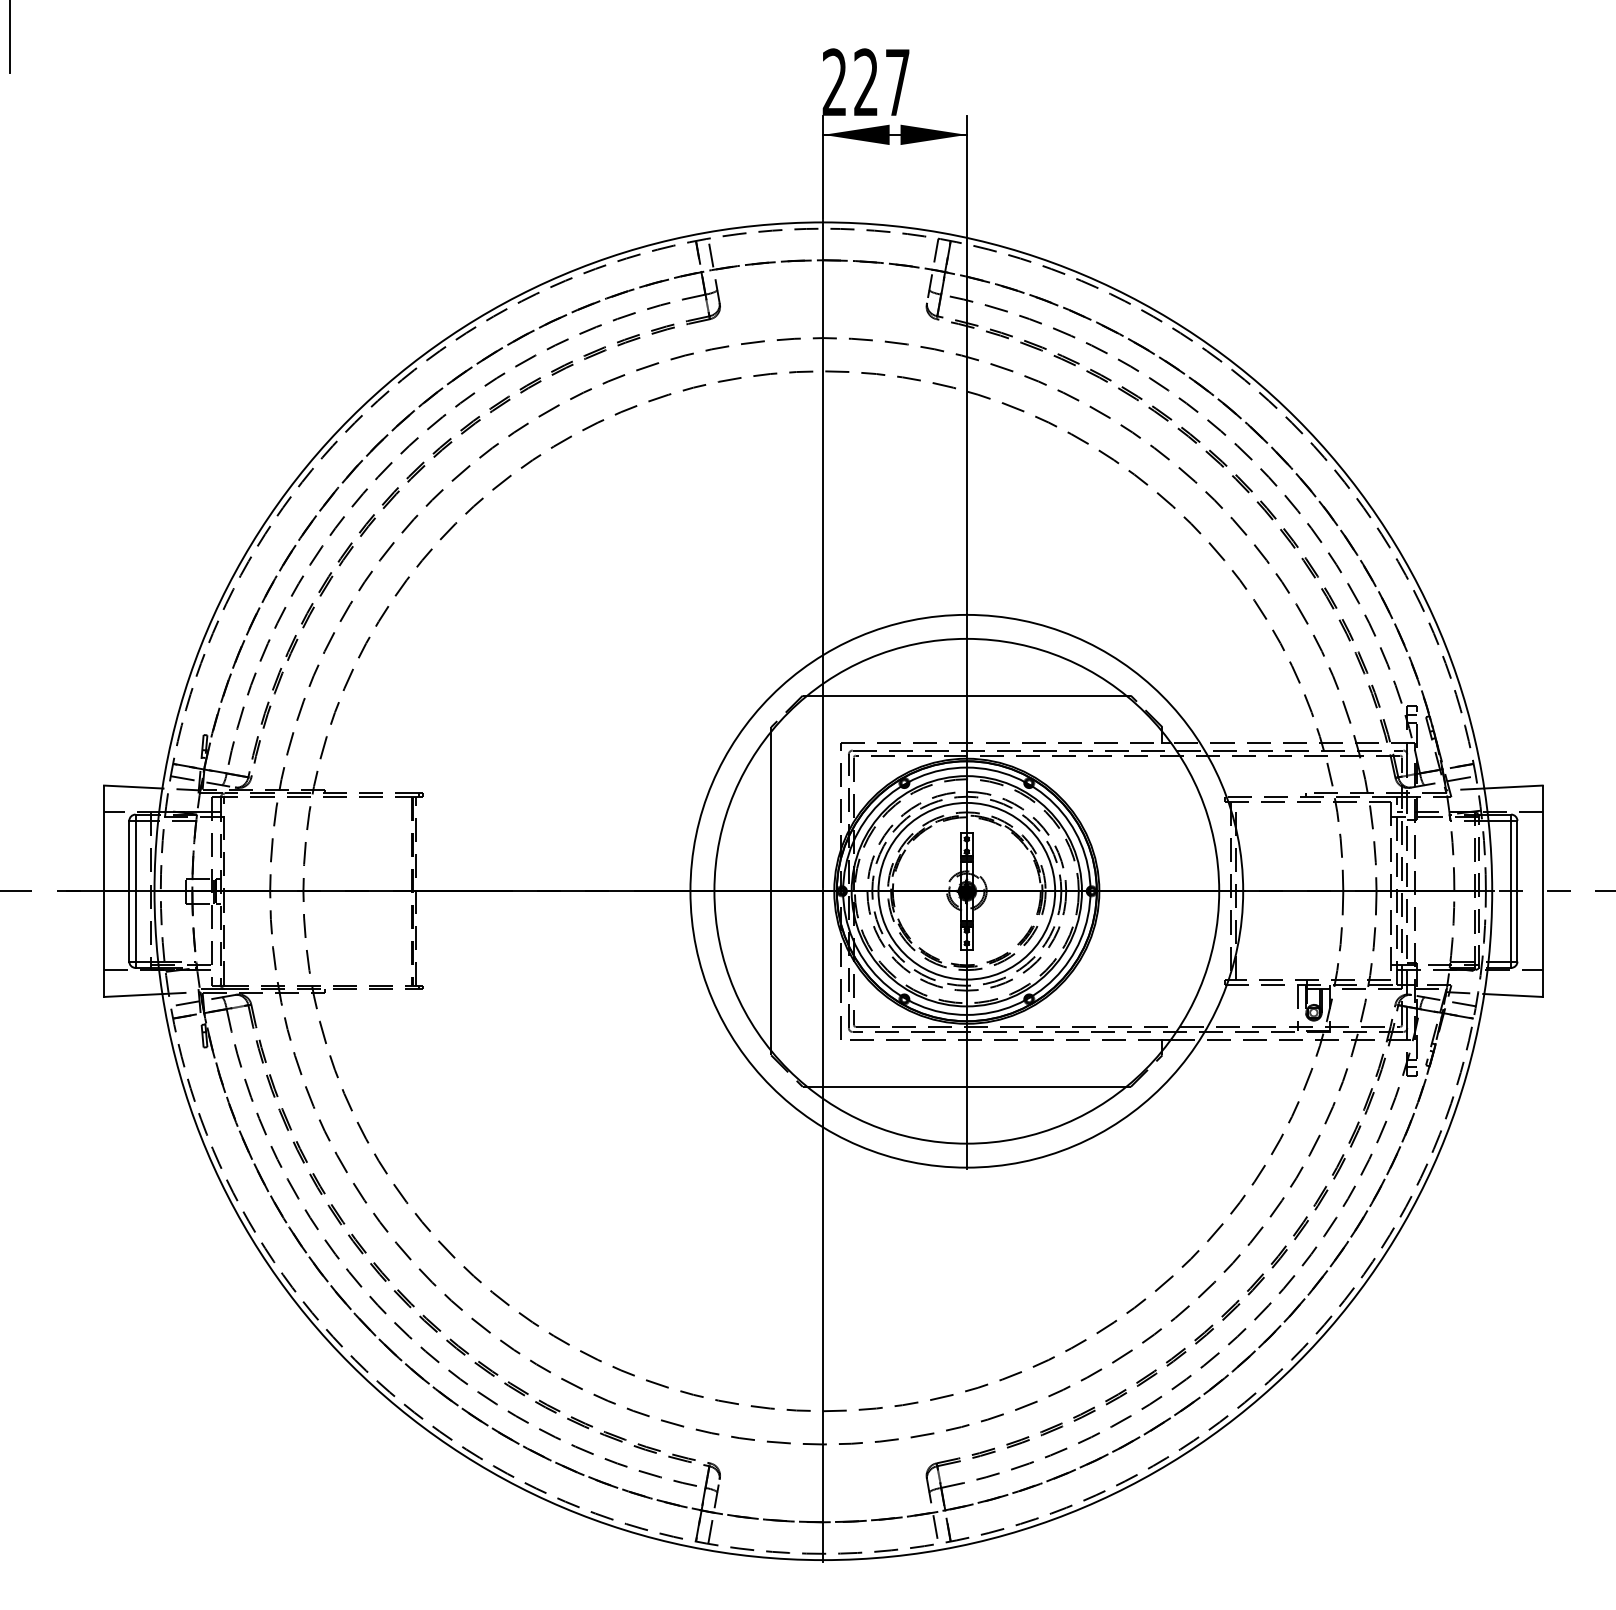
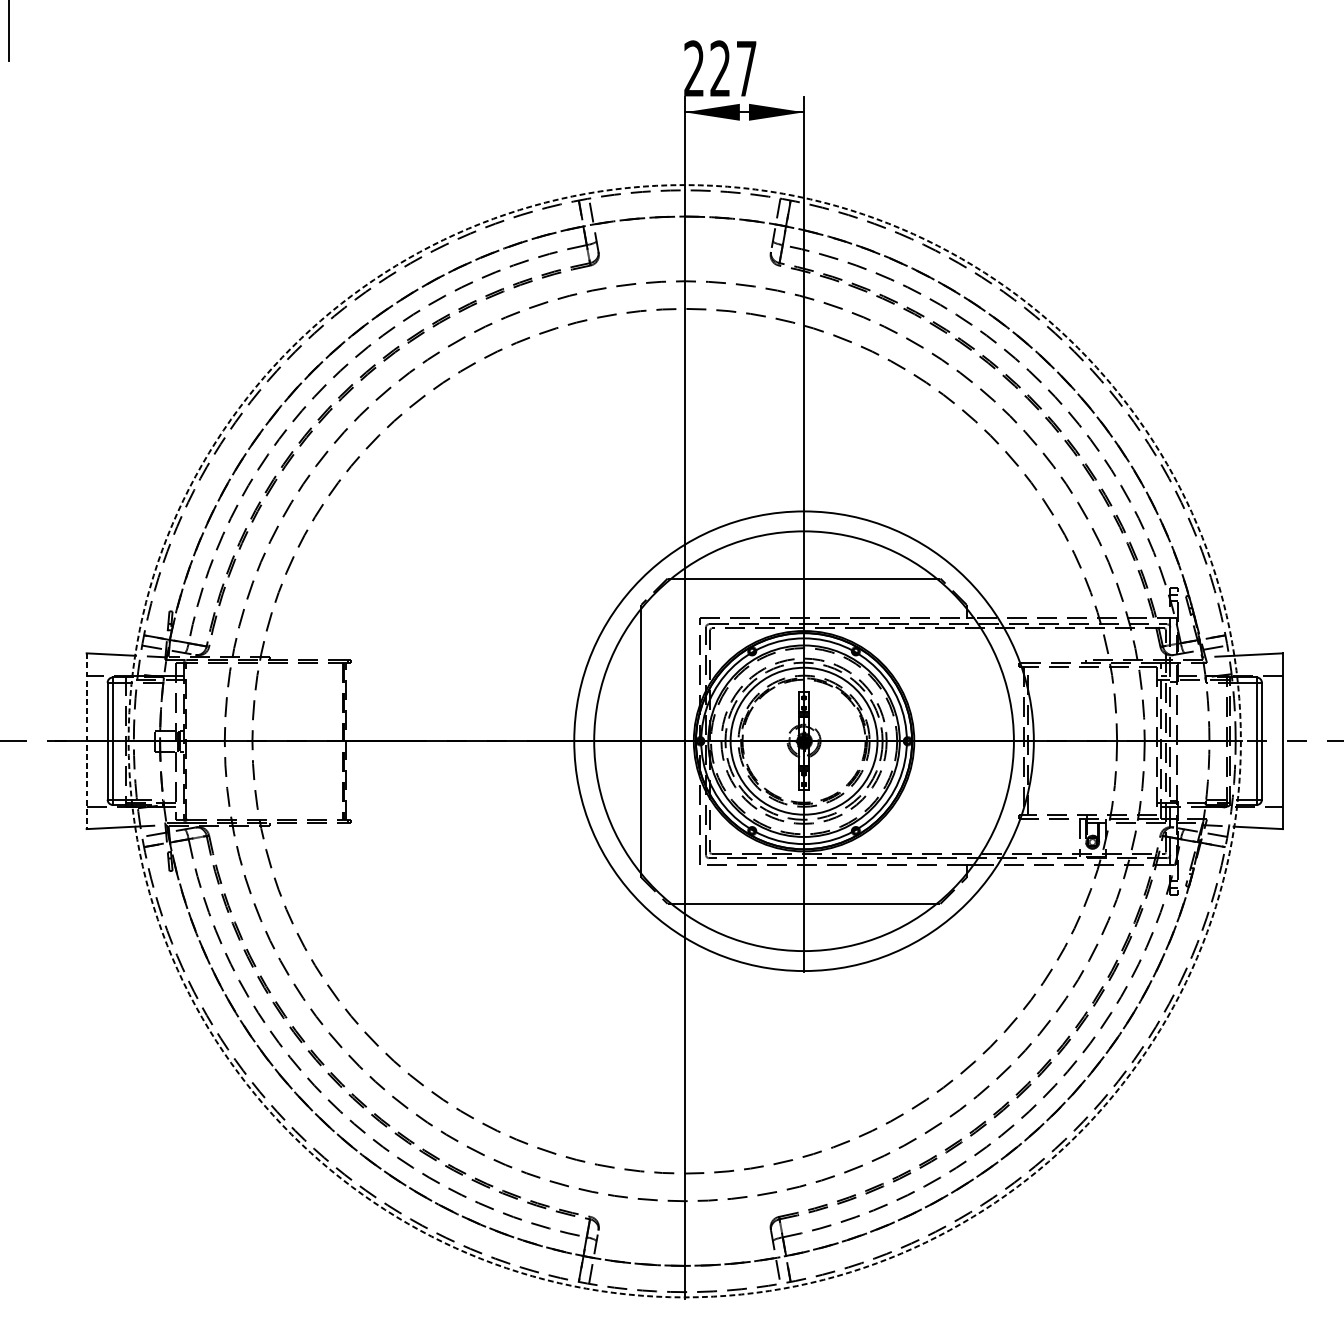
line: (104, 891) -> (87, 741), solid -> dashed
circle: (823, 891) -> (684, 741), solid -> dashed

